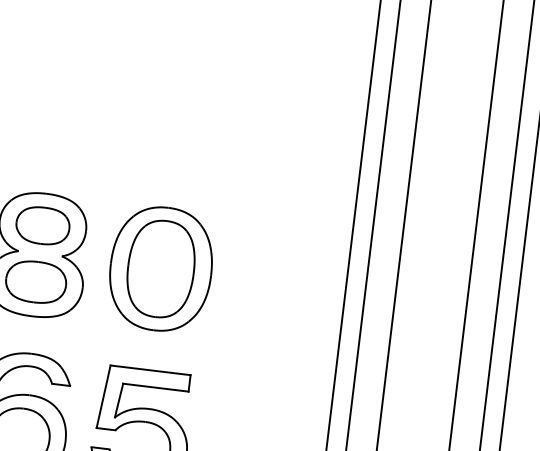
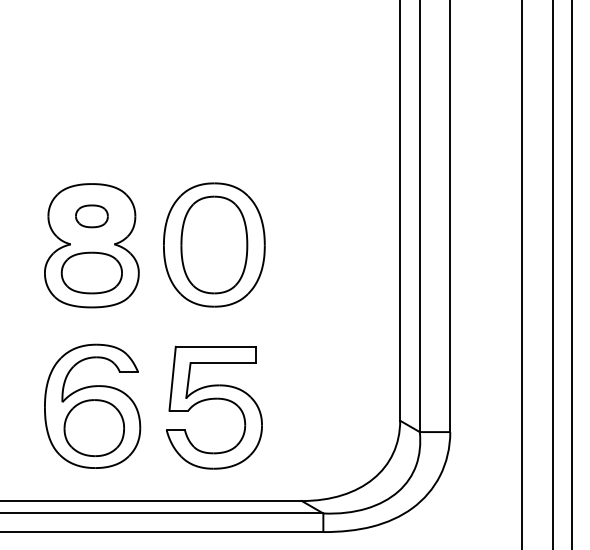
part: (42, 225) -> (91, 216), size x0.6

